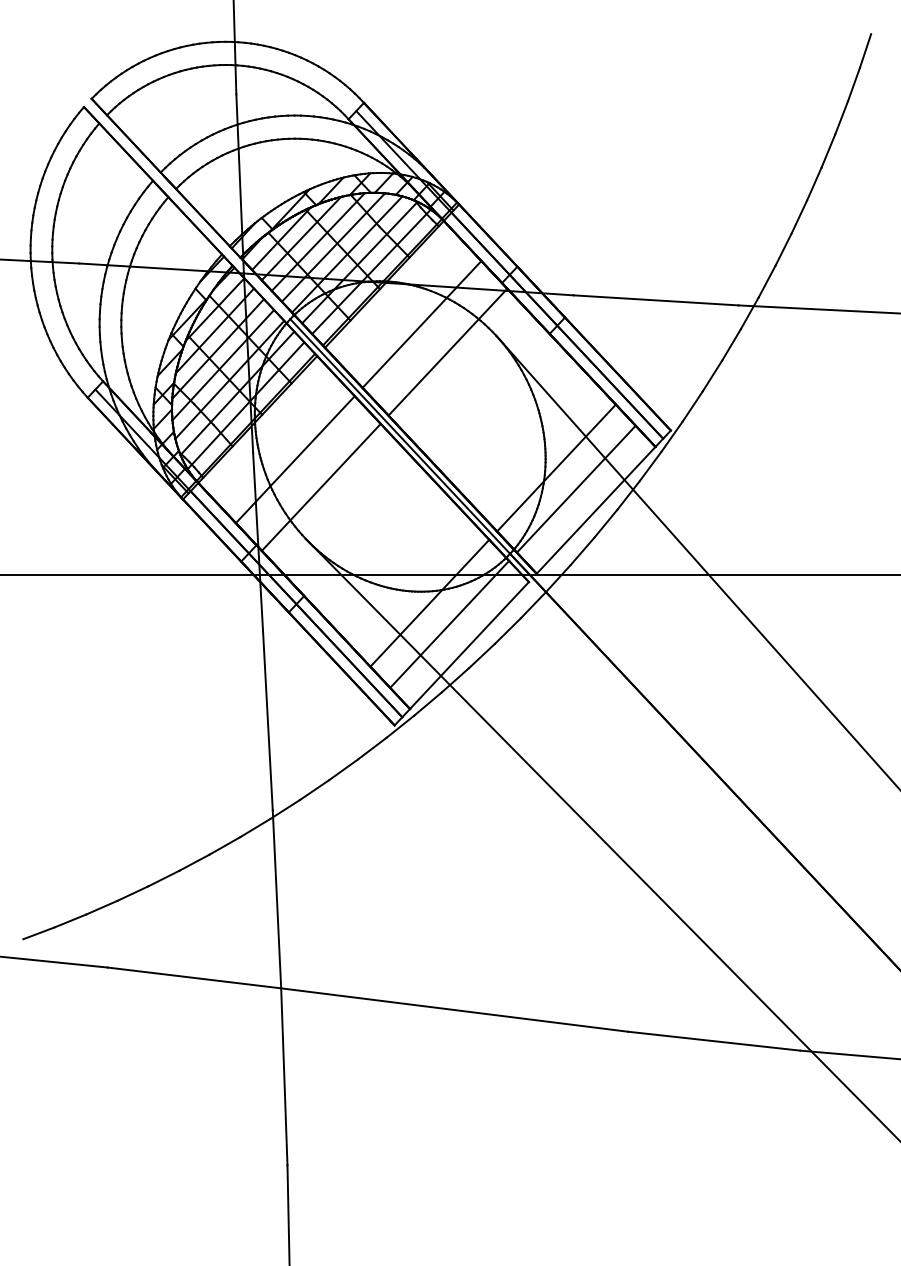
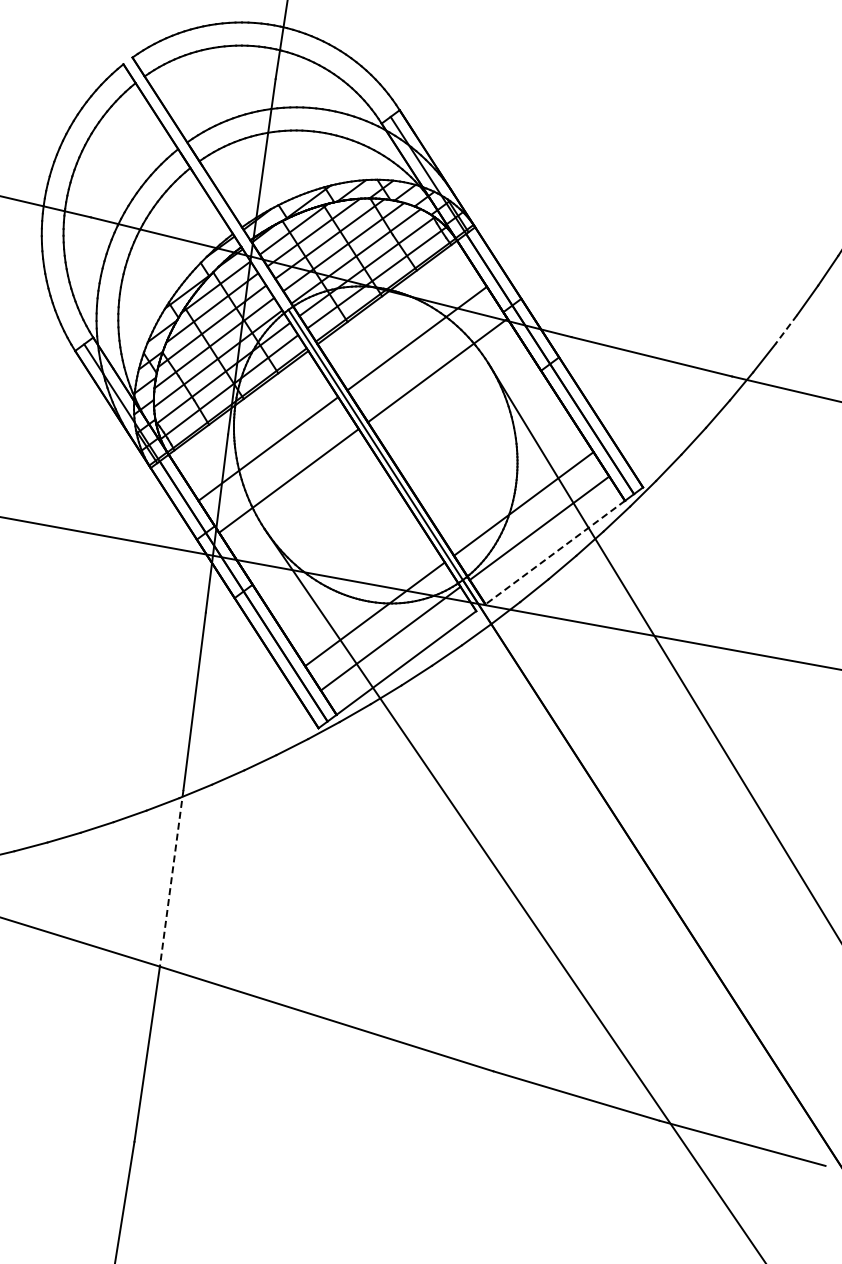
line: (783, 249) -> (786, 329), solid -> dashed
line: (596, 510) -> (555, 552), solid -> dashed
line: (277, 899) -> (172, 878), solid -> dashed

